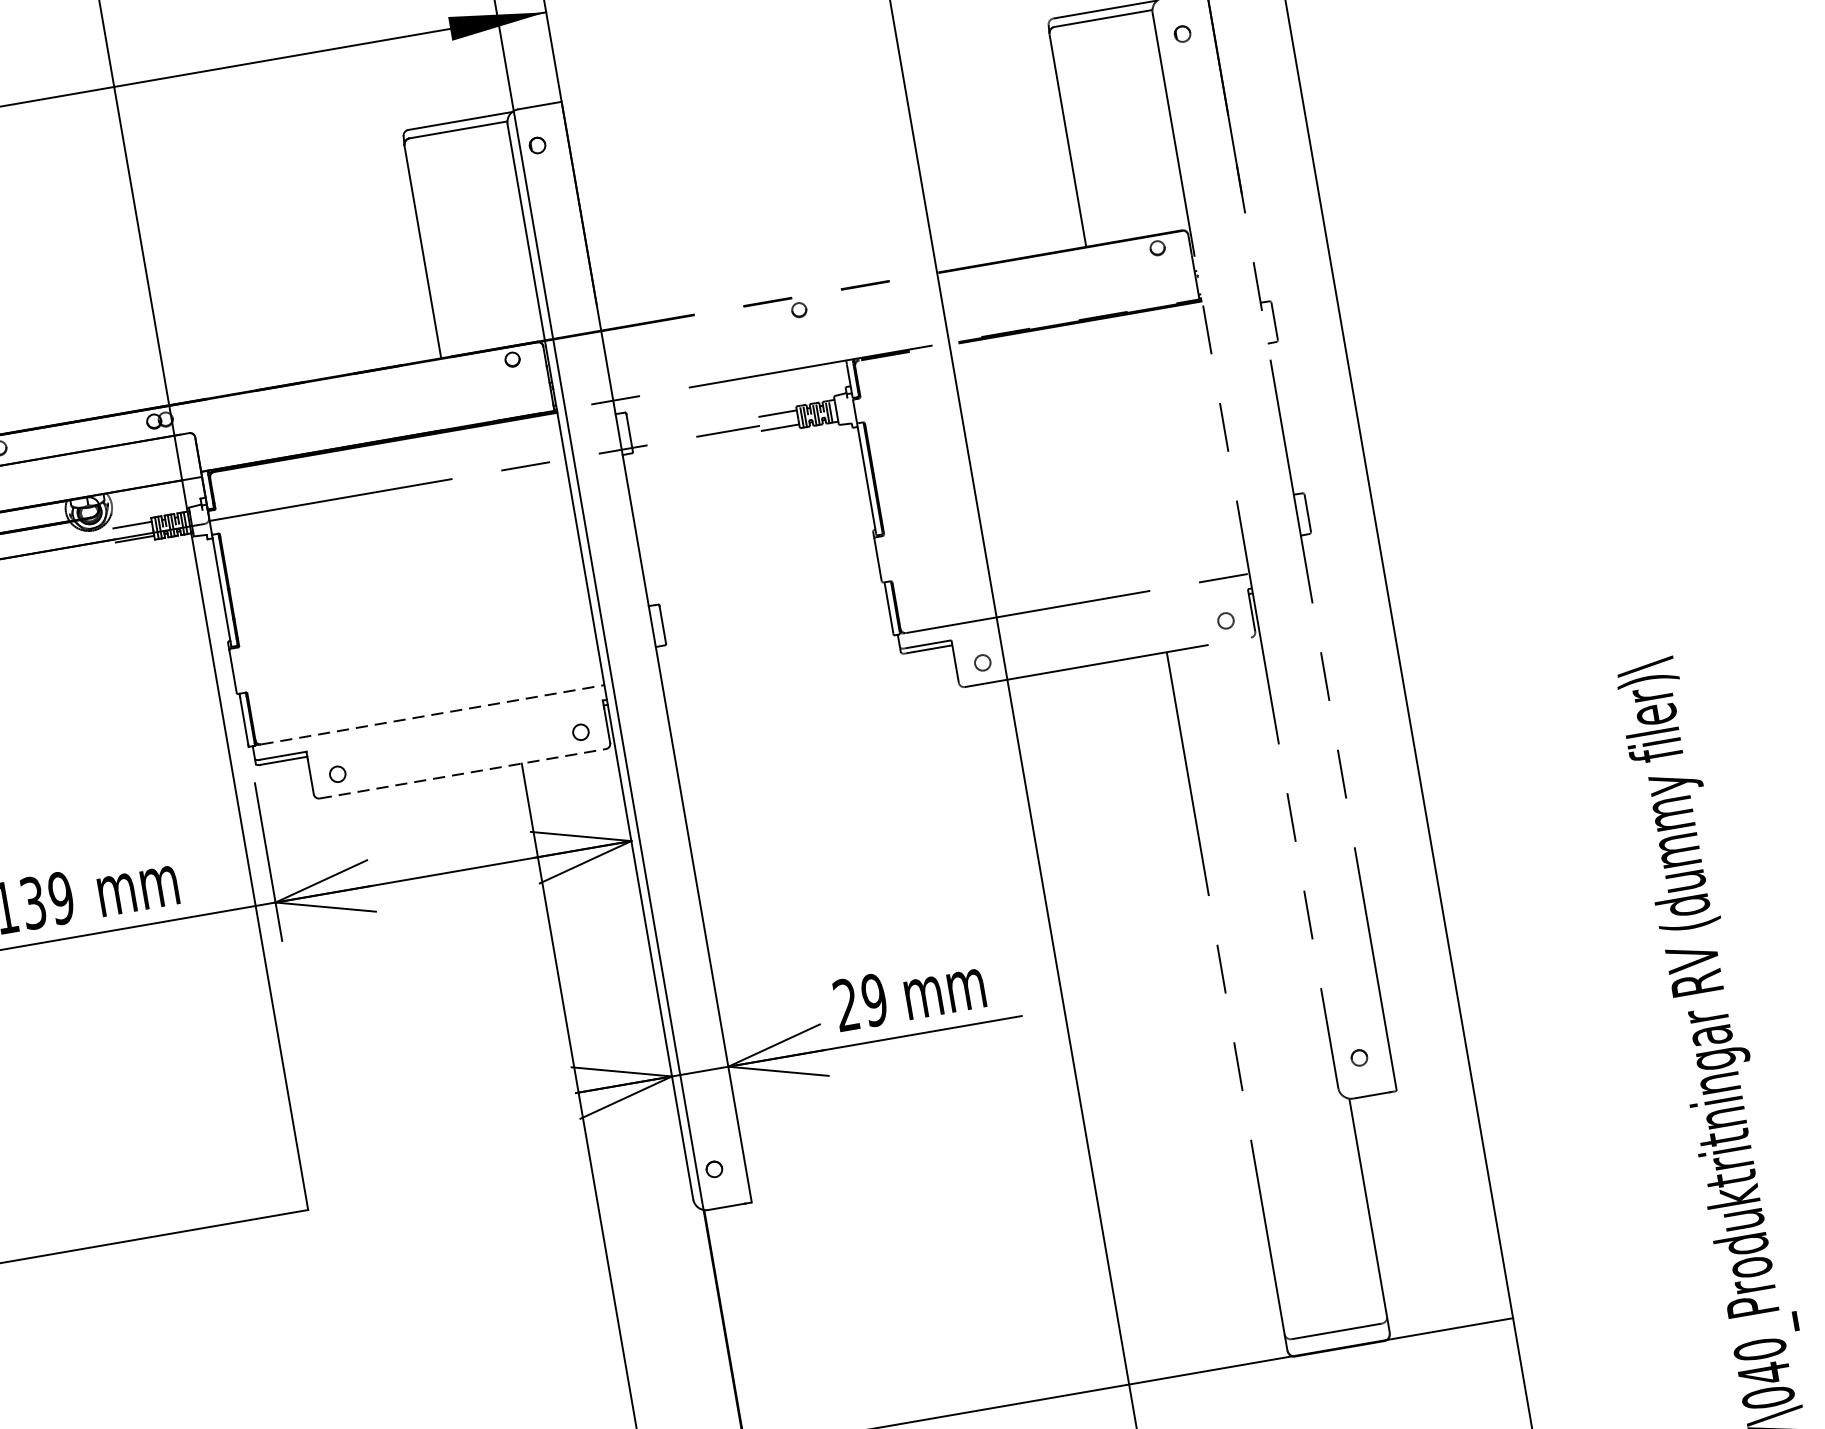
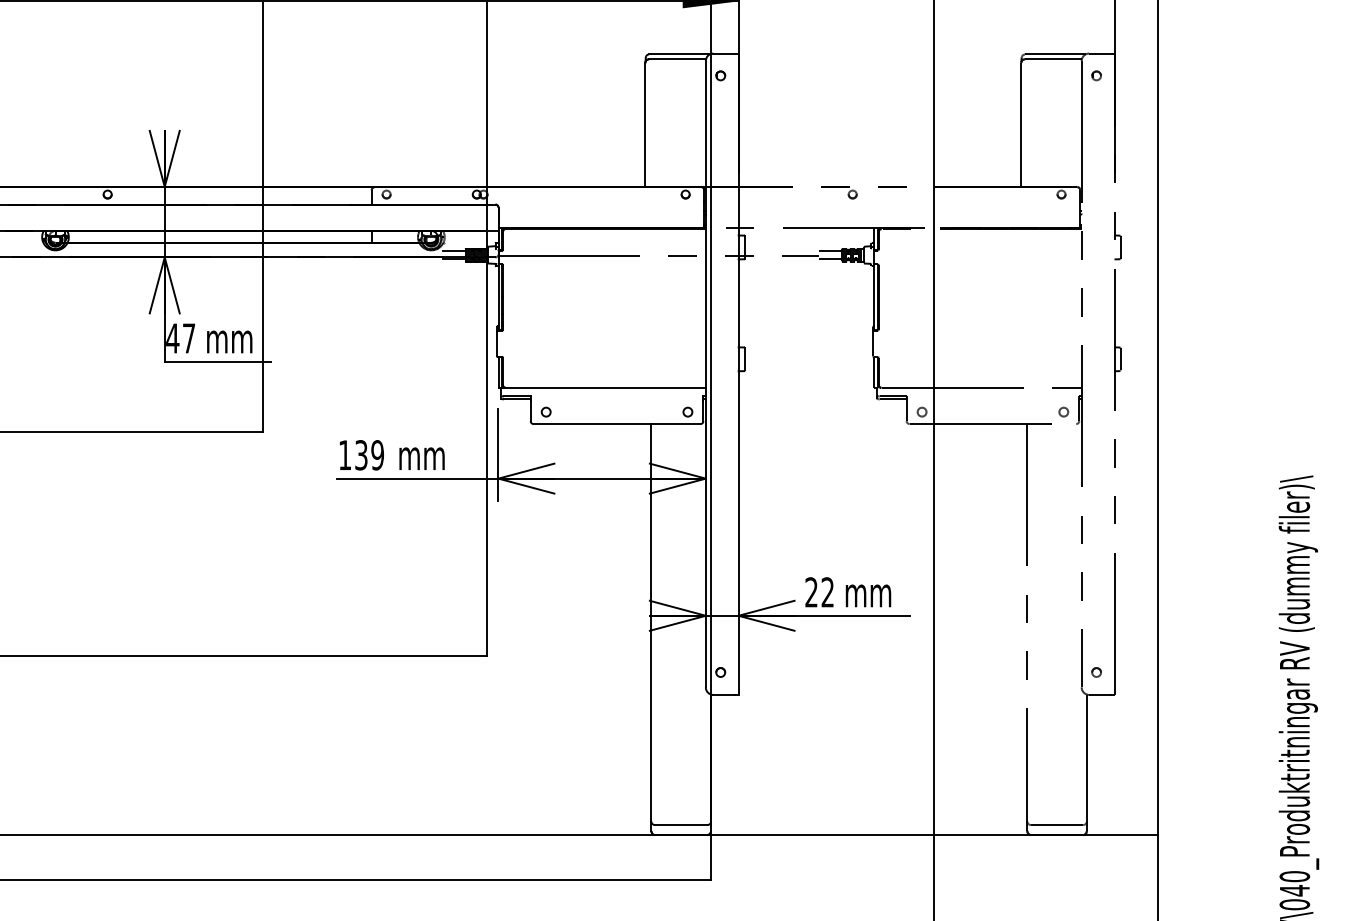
line: (432, 714) -> (605, 387), dashed -> solid
line: (463, 774) -> (617, 424), dashed -> solid
text: (873, 1000) -> (827, 592), 29 -> 22

